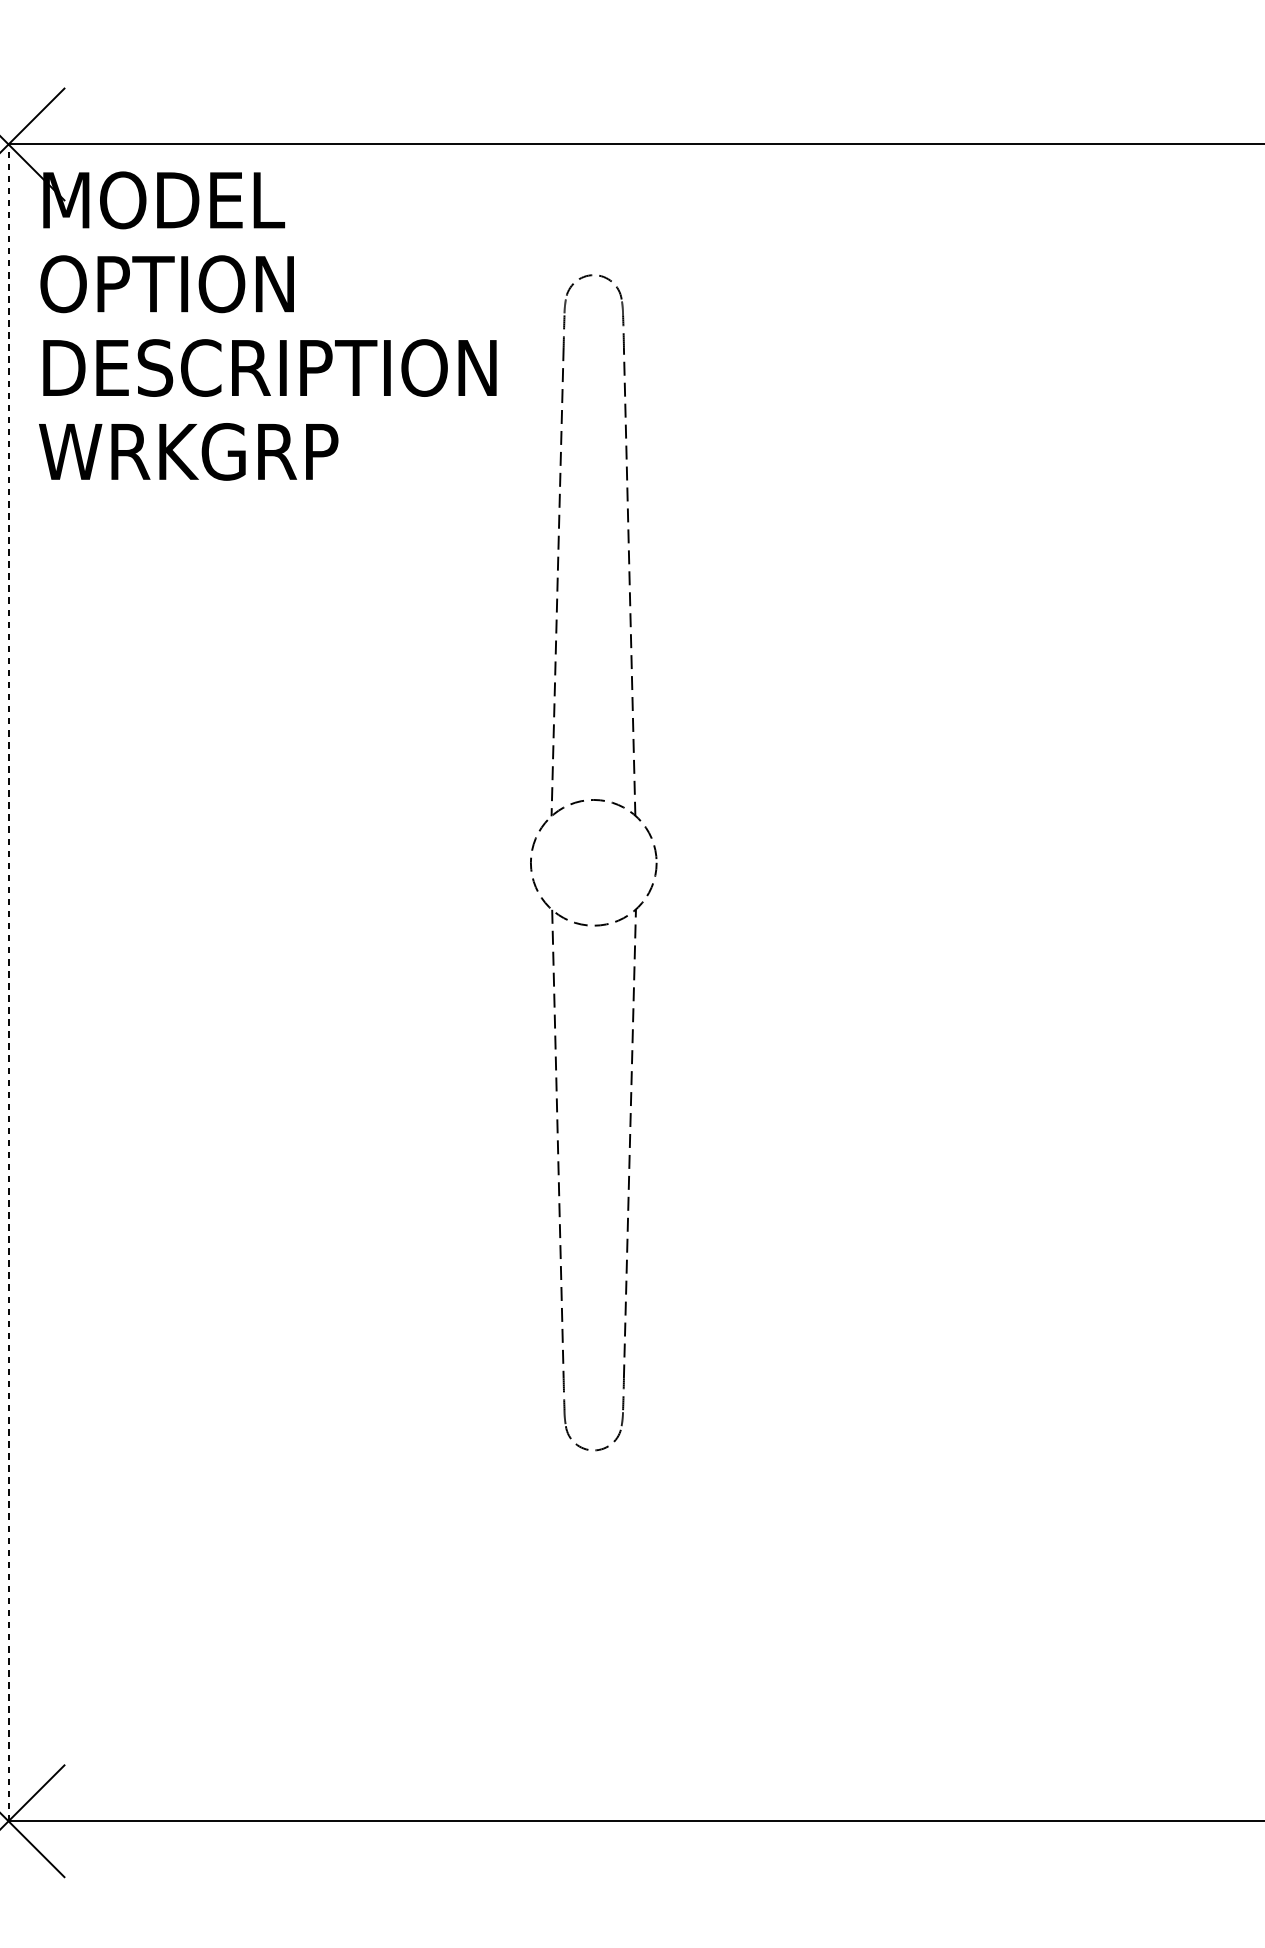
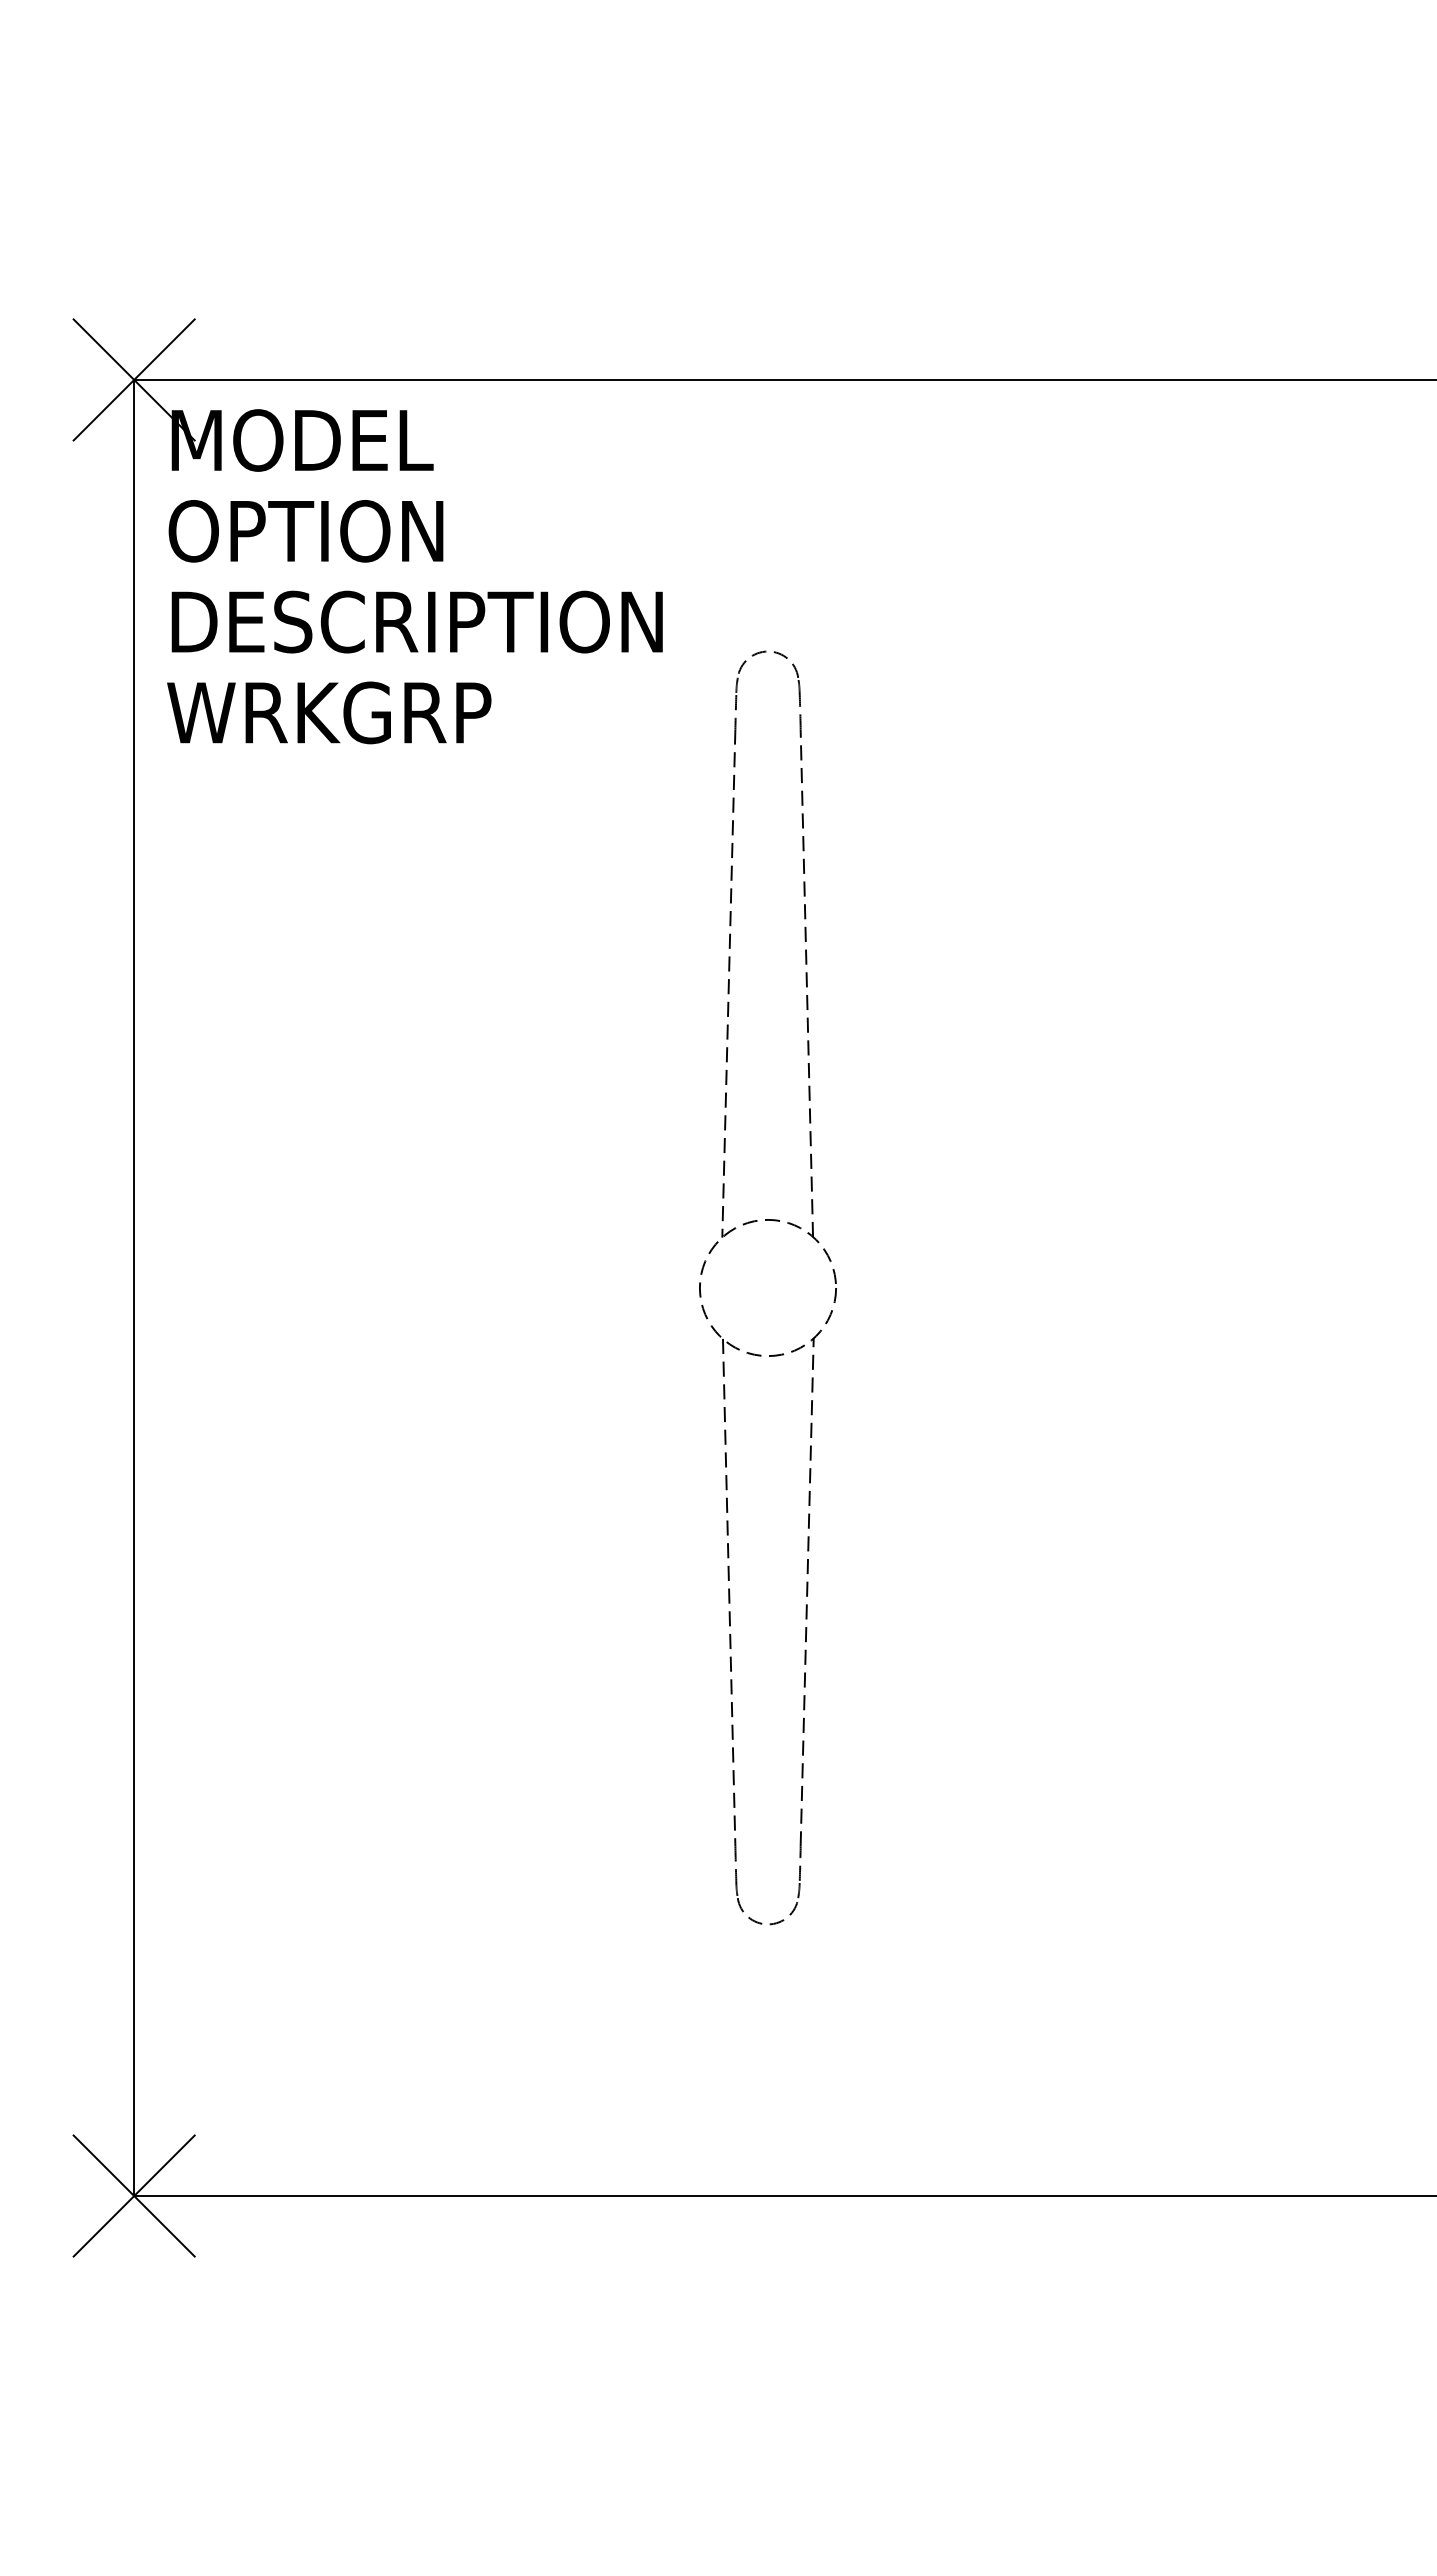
part: (558, 812) -> (729, 1233), moved
line: (8, 982) -> (134, 1287), dashed -> solid

